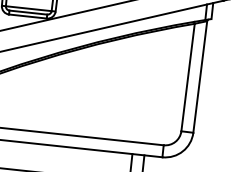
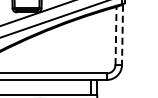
line: (189, 76) -> (116, 35), solid -> dashed
line: (200, 78) -> (122, 35), solid -> dashed

